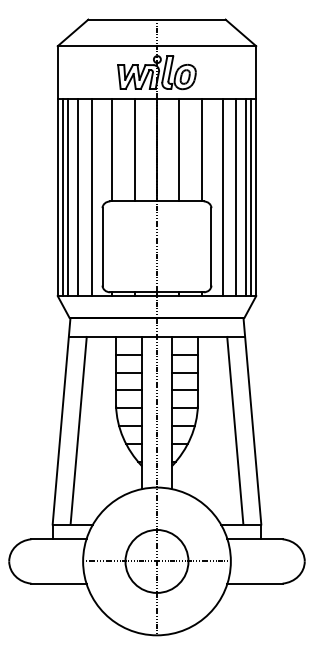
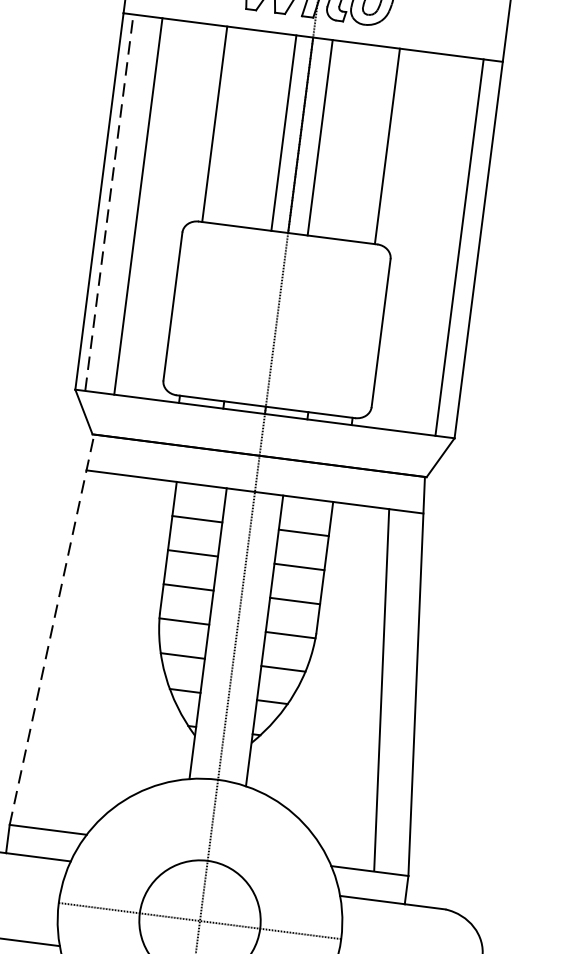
line: (135, 150) -> (284, 133), moved
line: (179, 150) -> (320, 138), moved
line: (62, 197) -> (108, 202), solid -> dashed
line: (68, 197) -> (119, 203), removed
line: (91, 197) -> (163, 209), removed
line: (222, 197) -> (414, 241), removed
line: (236, 197) -> (441, 244), removed
line: (251, 197) -> (469, 248), removed
line: (61, 421) -> (51, 630), solid -> dashed
line: (78, 430) -> (82, 651), removed

